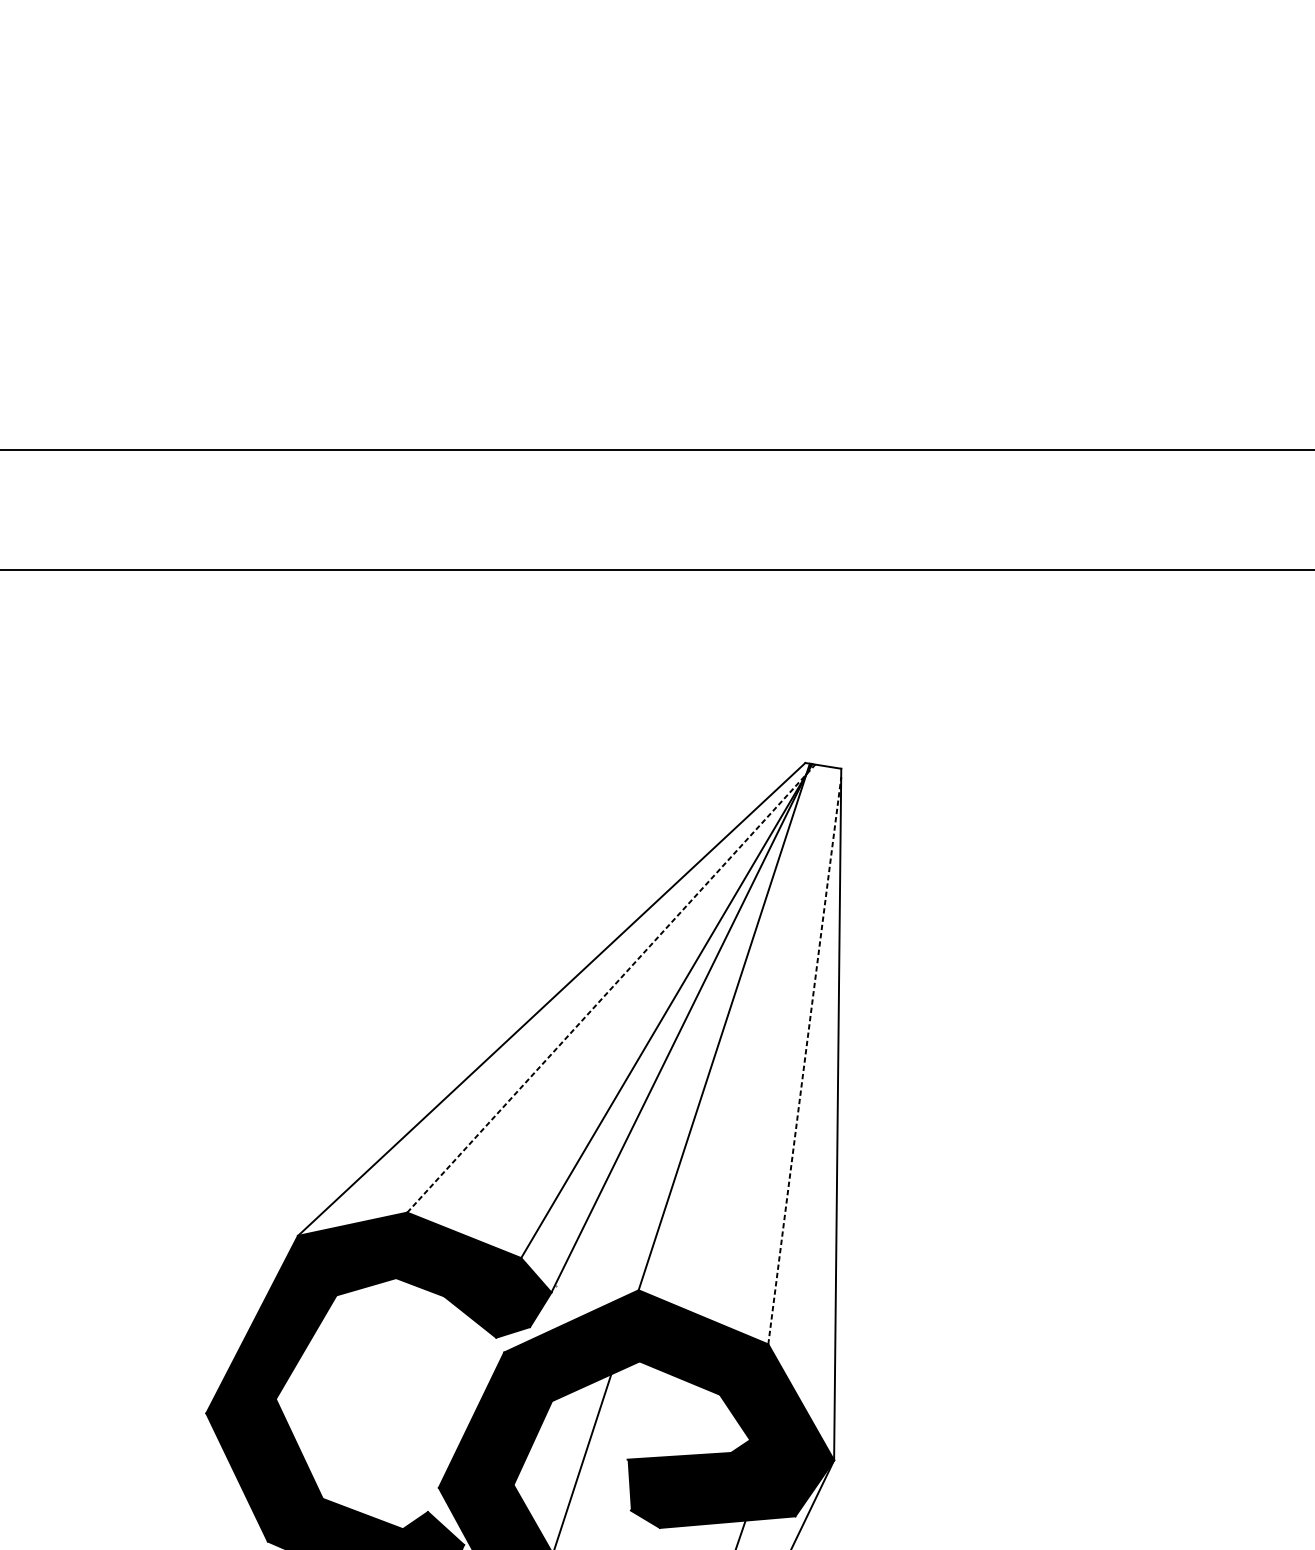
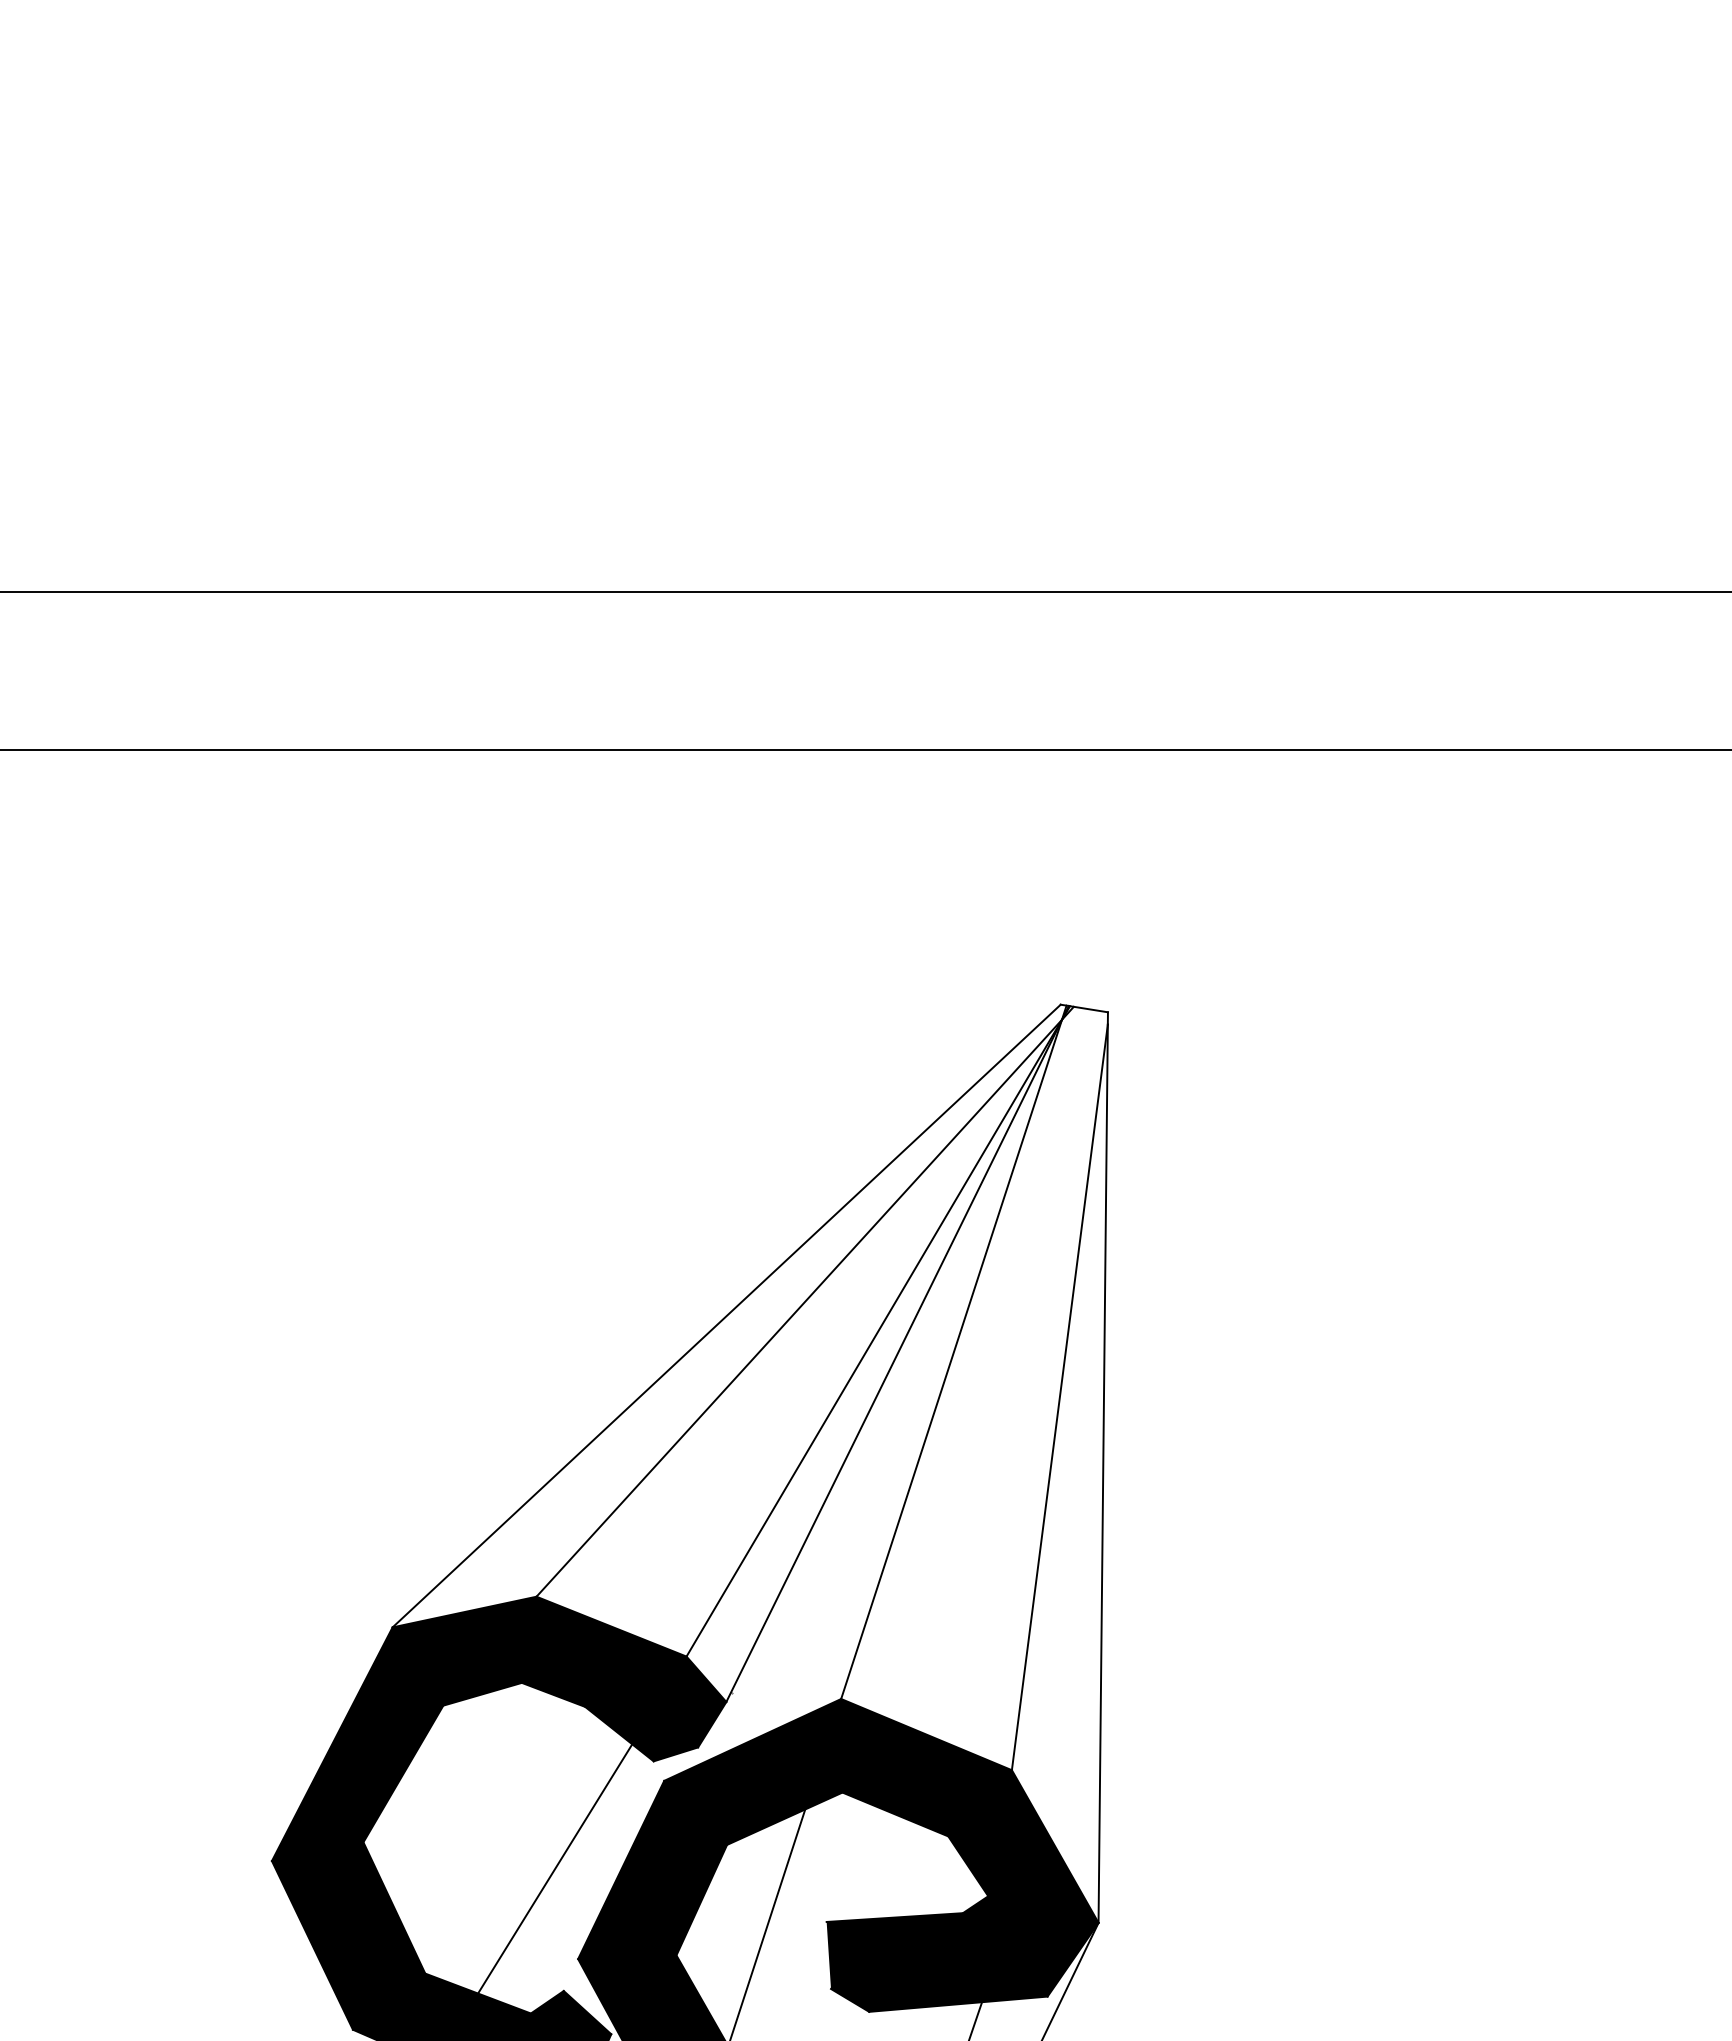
line: (611, 988) -> (805, 1301), dashed -> solid
line: (804, 1061) -> (1059, 1397), dashed -> solid
line: (421, 1419) -> (555, 1868), added

